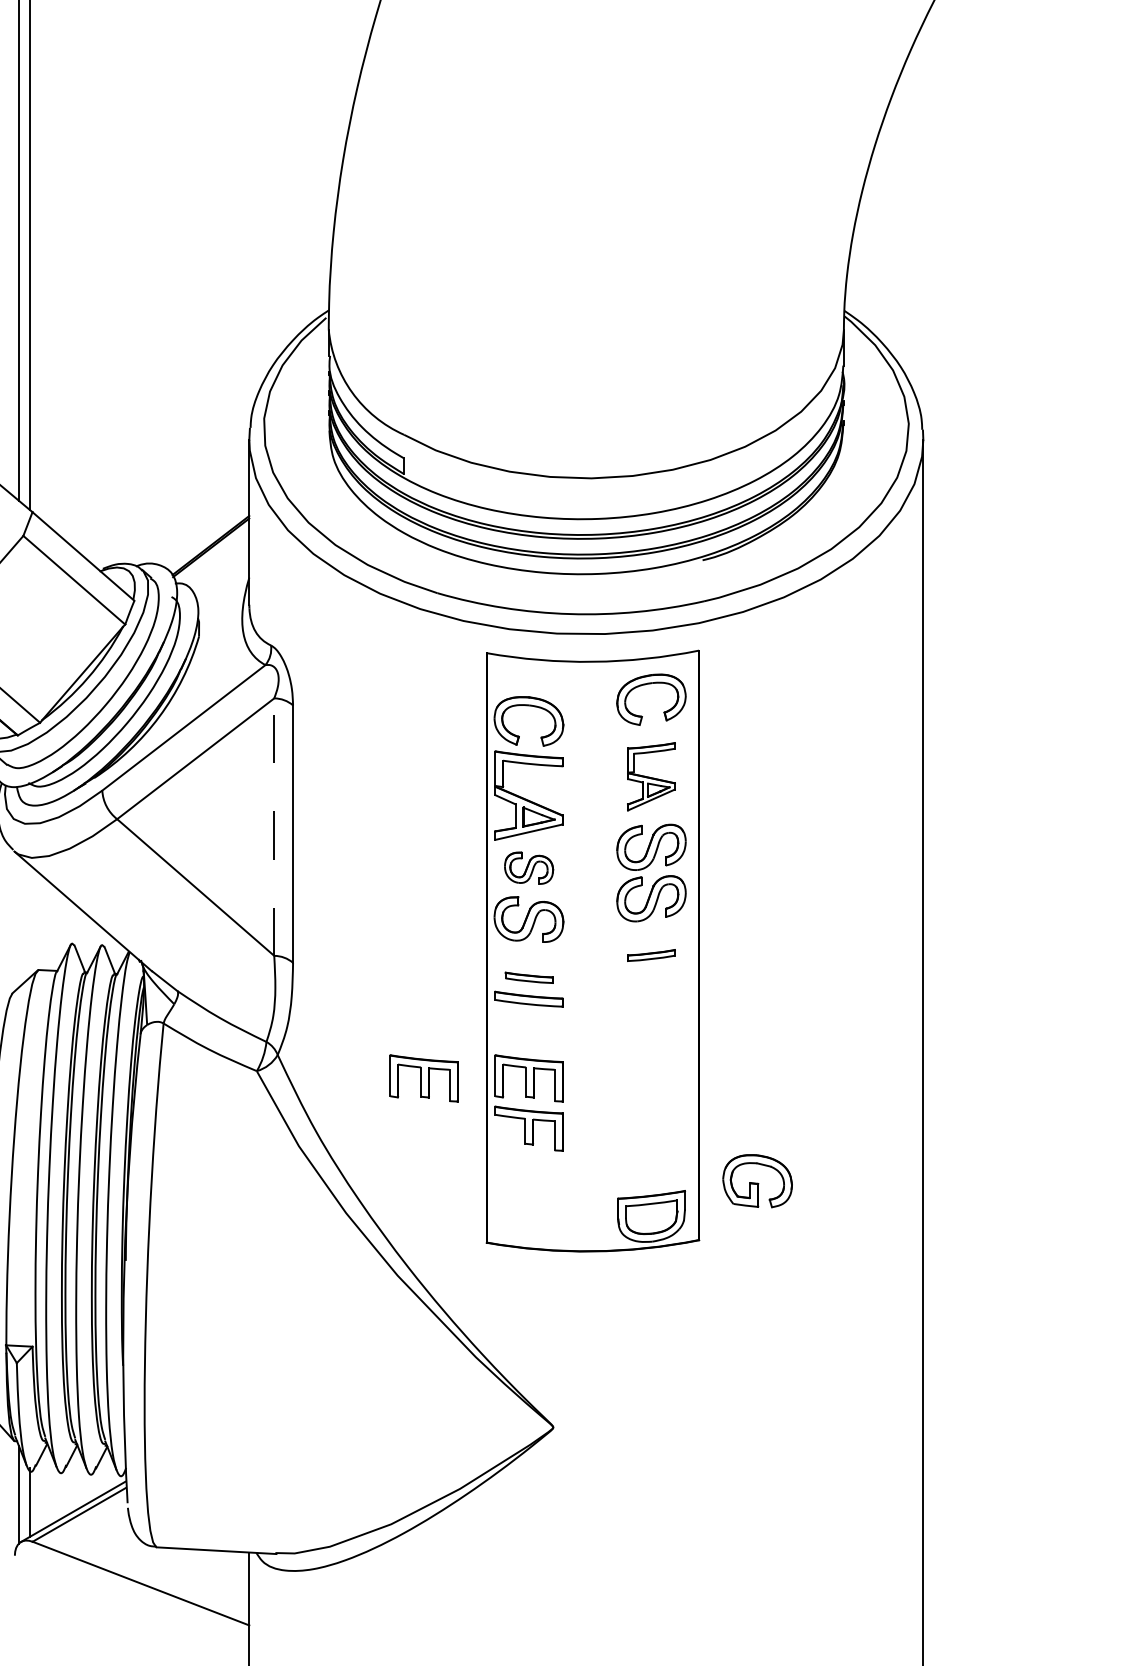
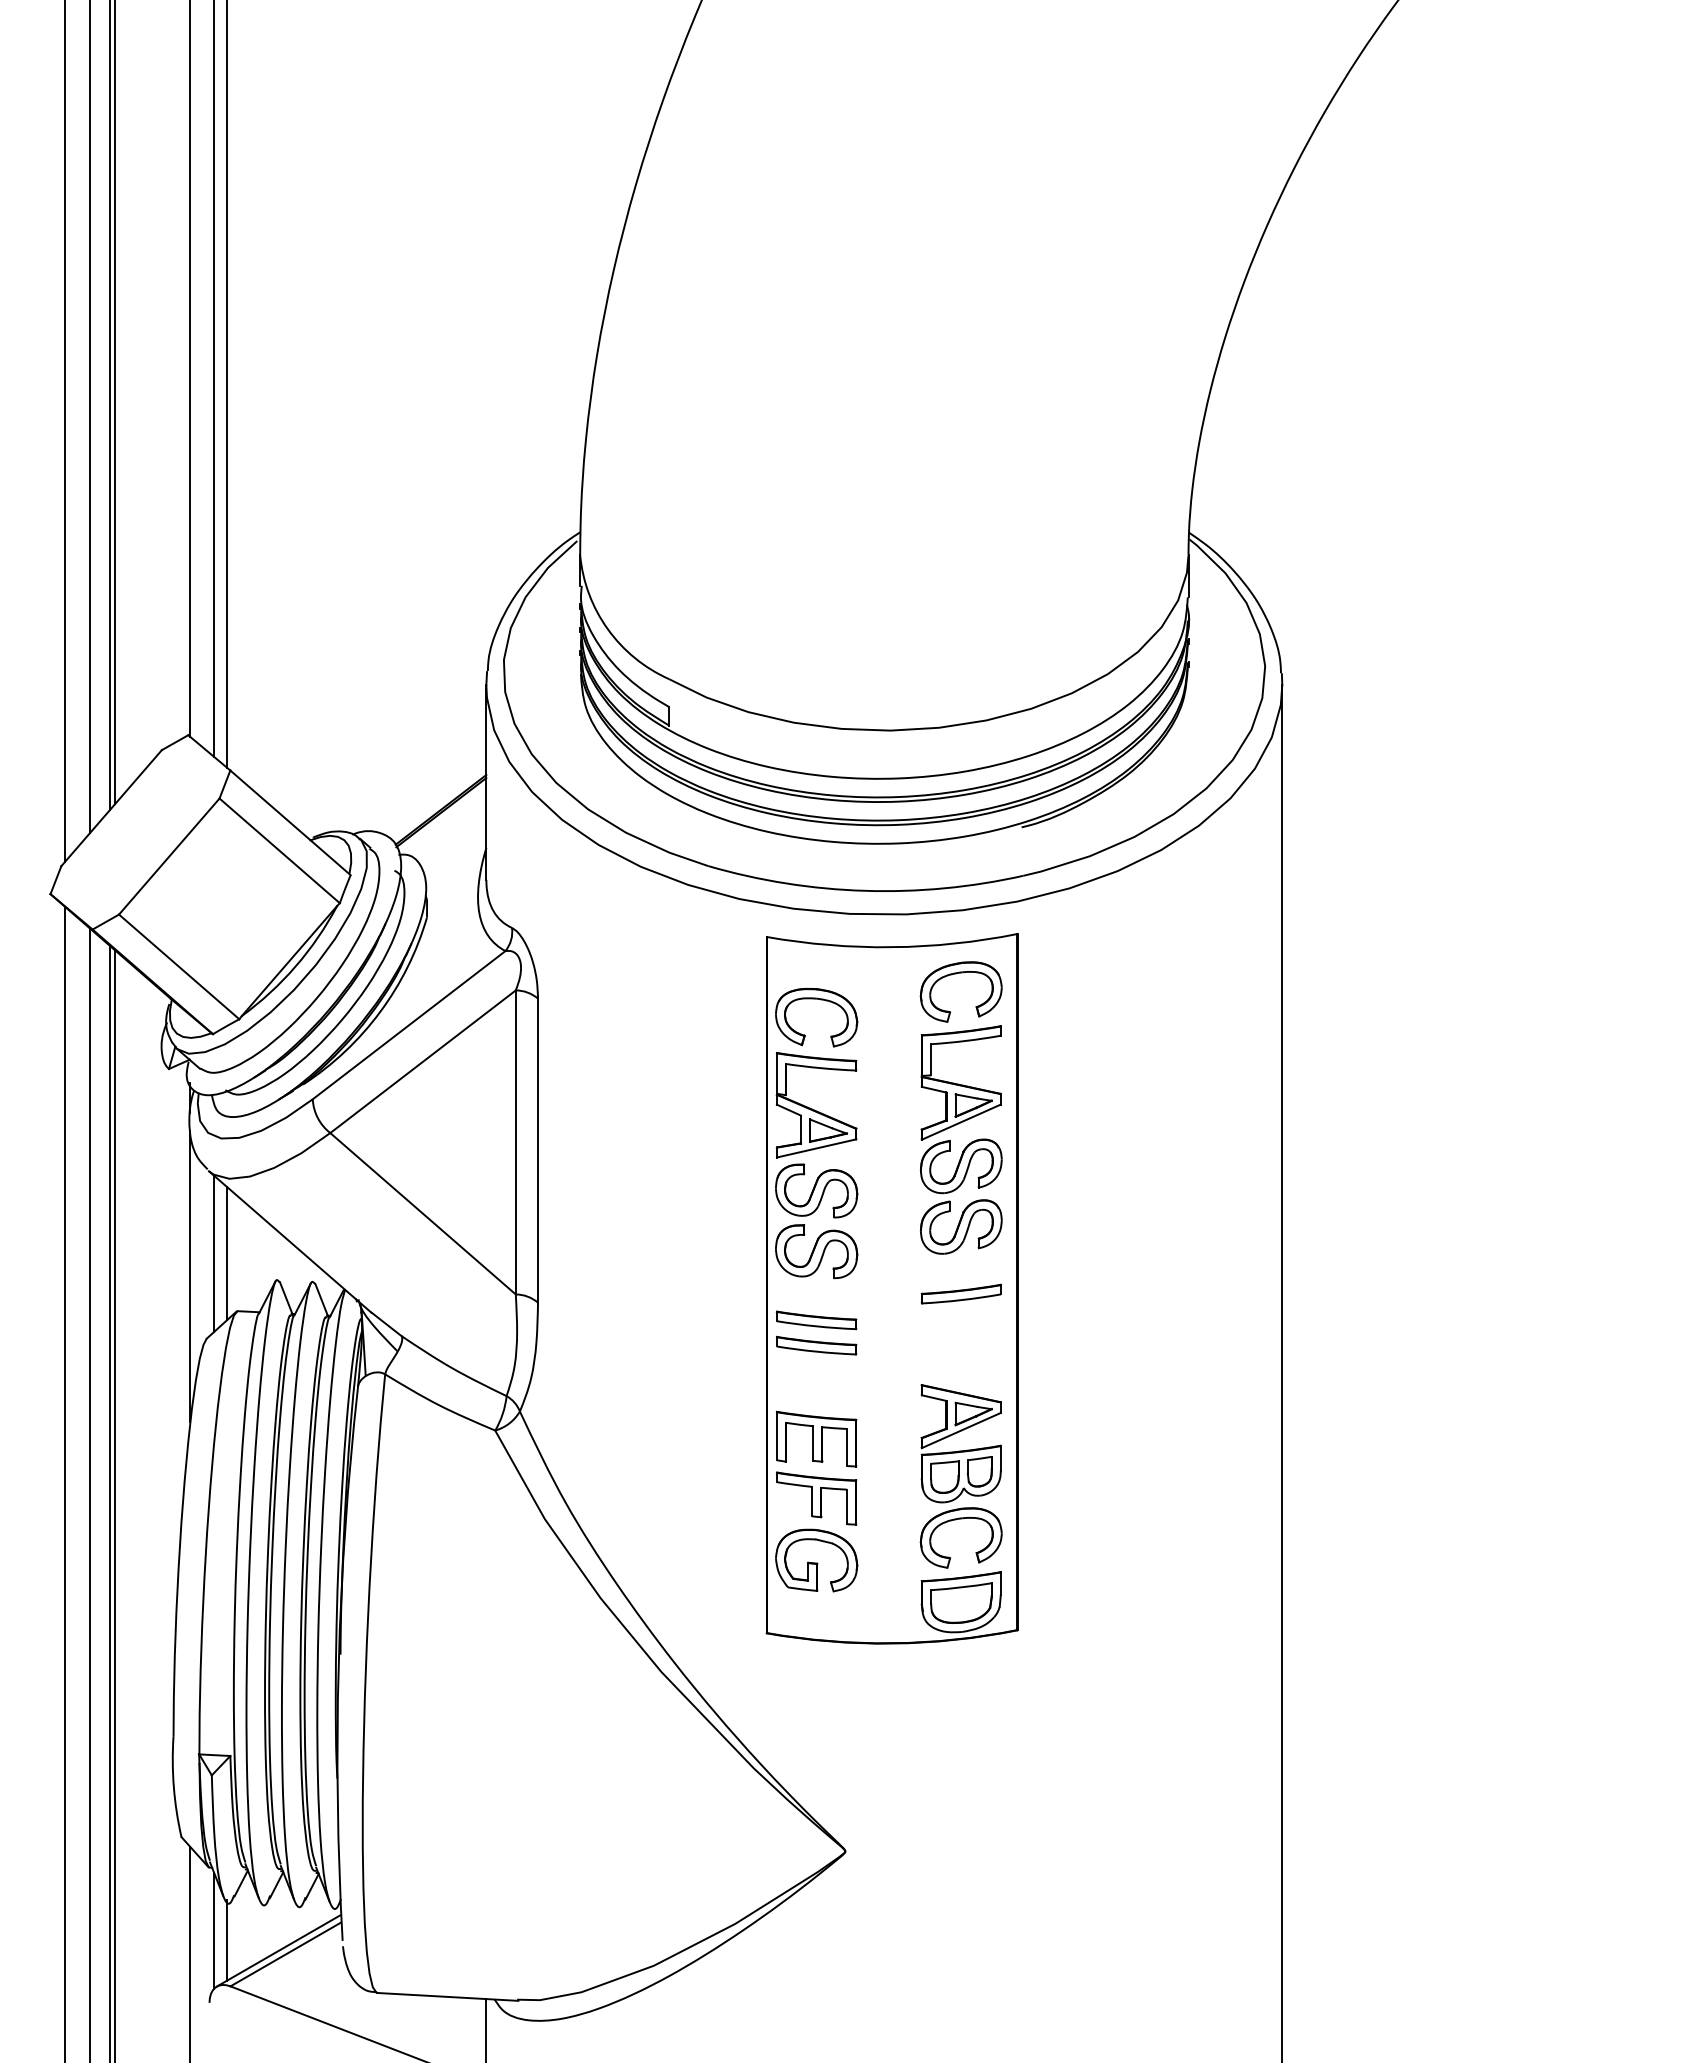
part: (650, 776) -> (960, 1082), size x1.43
line: (274, 826) -> (515, 1141), dashed -> solid
part: (528, 867) -> (816, 1190), size x1.43
line: (19, 921) -> (214, 1253), added
line: (30, 921) -> (227, 1253), added
part: (650, 955) -> (960, 1293), size x1.43
part: (528, 977) -> (816, 1320), size x1.43
part: (423, 1077) -> (692, 1438), removed
part: (650, 1110) -> (960, 1476), added
part: (757, 1181) -> (816, 1560), moved

